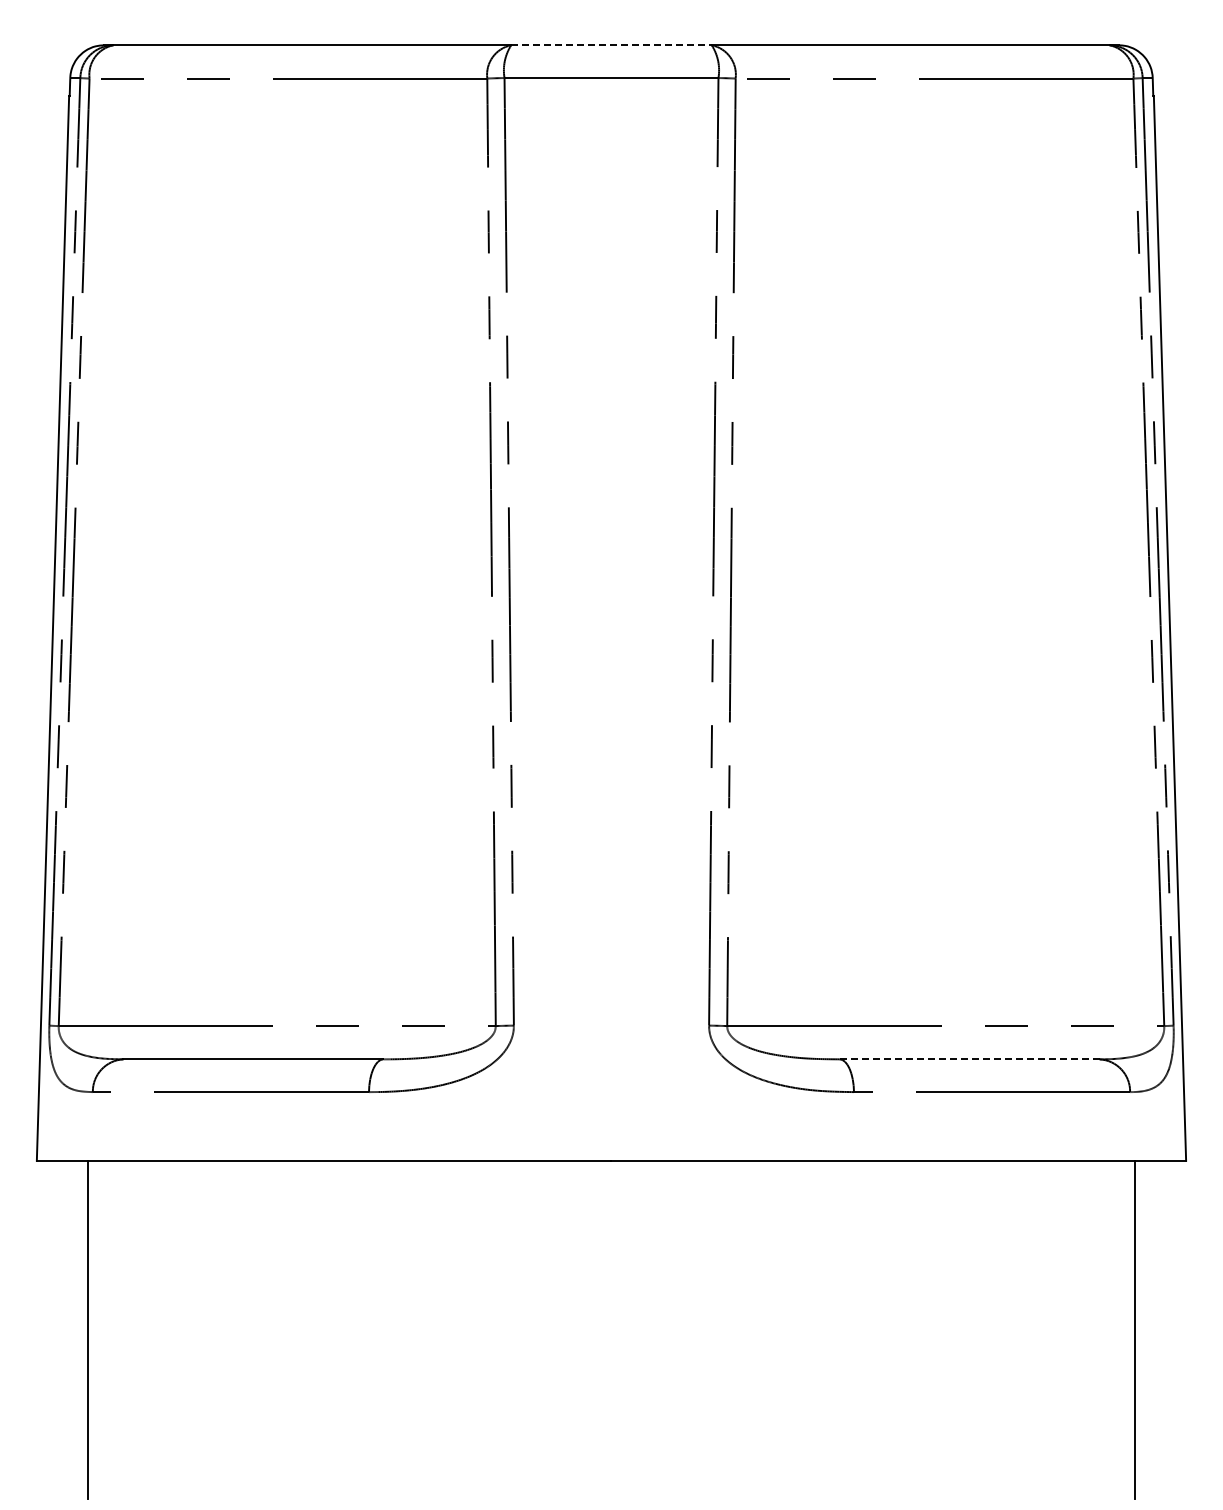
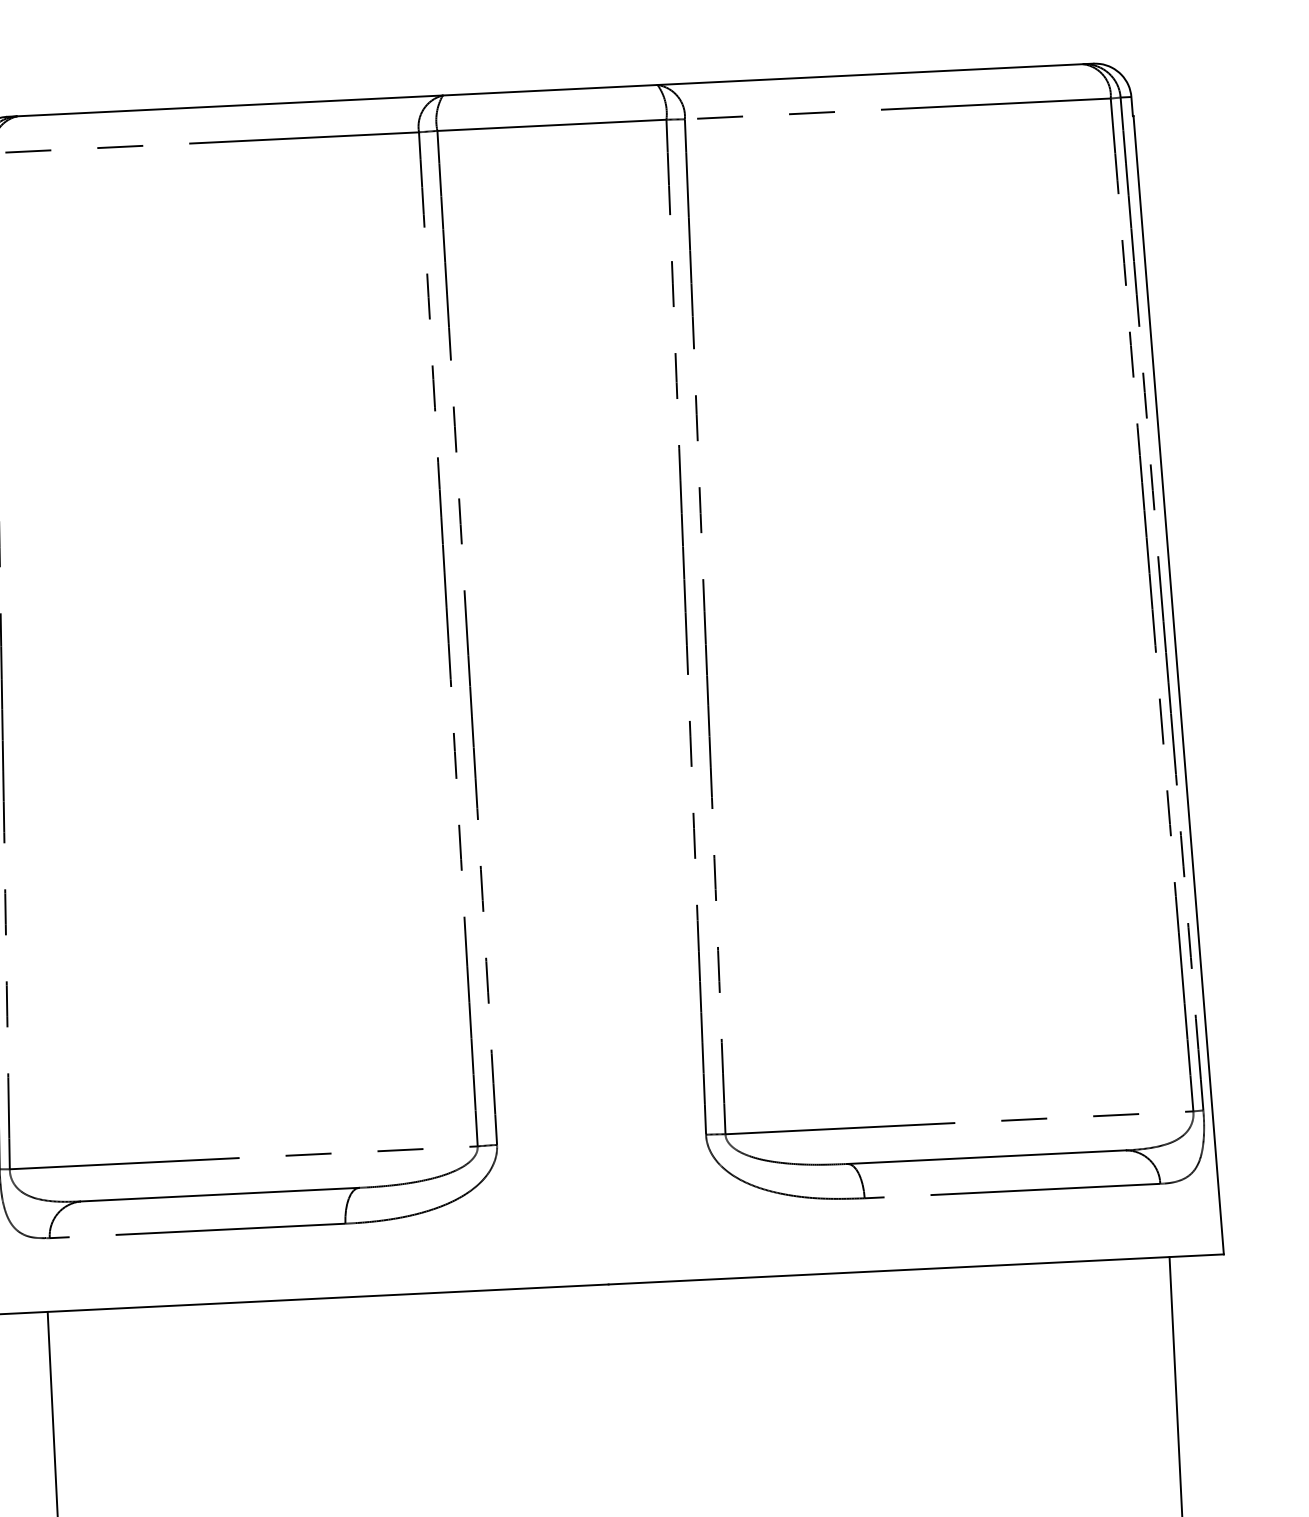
line: (611, 45) -> (550, 90), dashed -> solid
line: (969, 1059) -> (986, 1157), dashed -> solid

